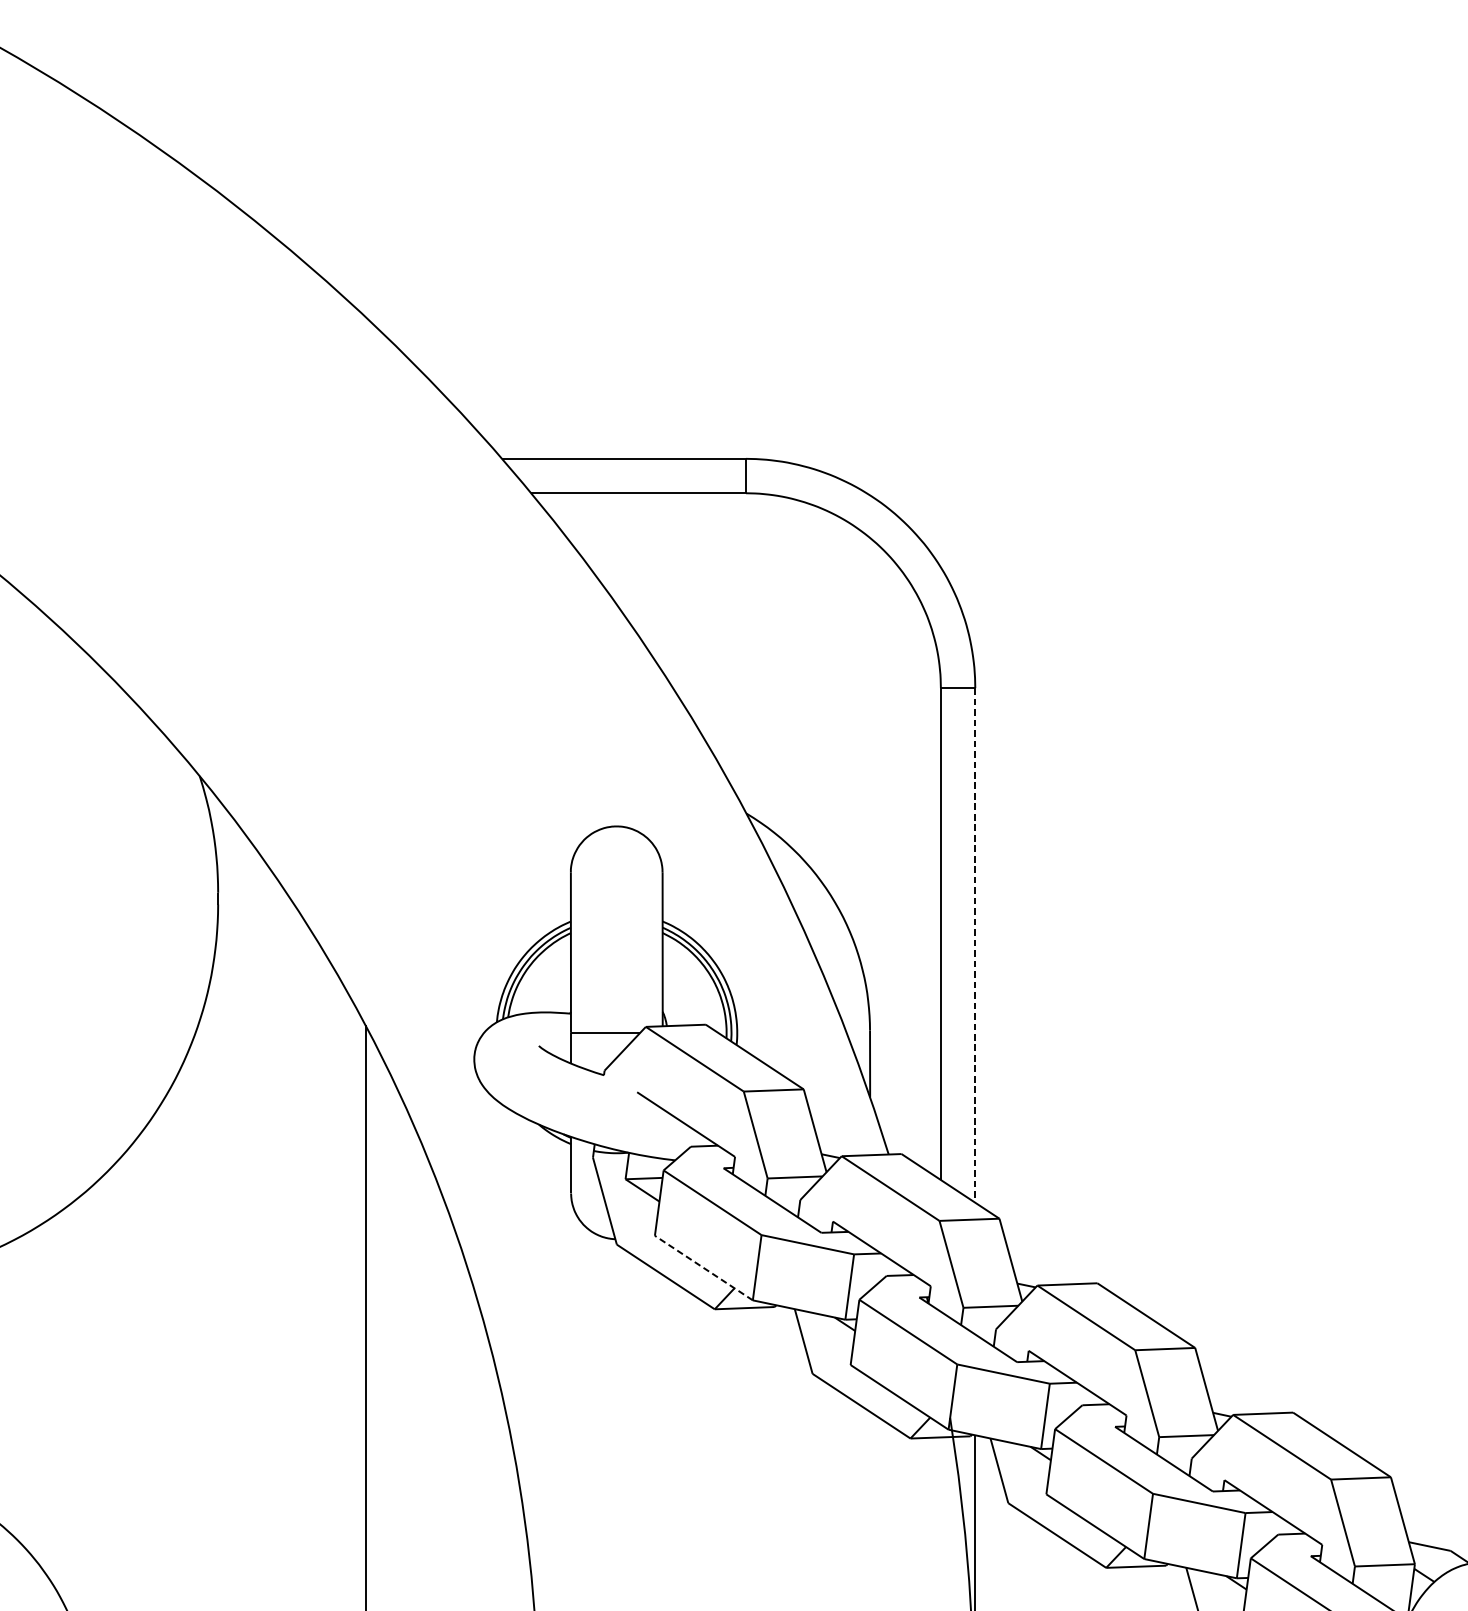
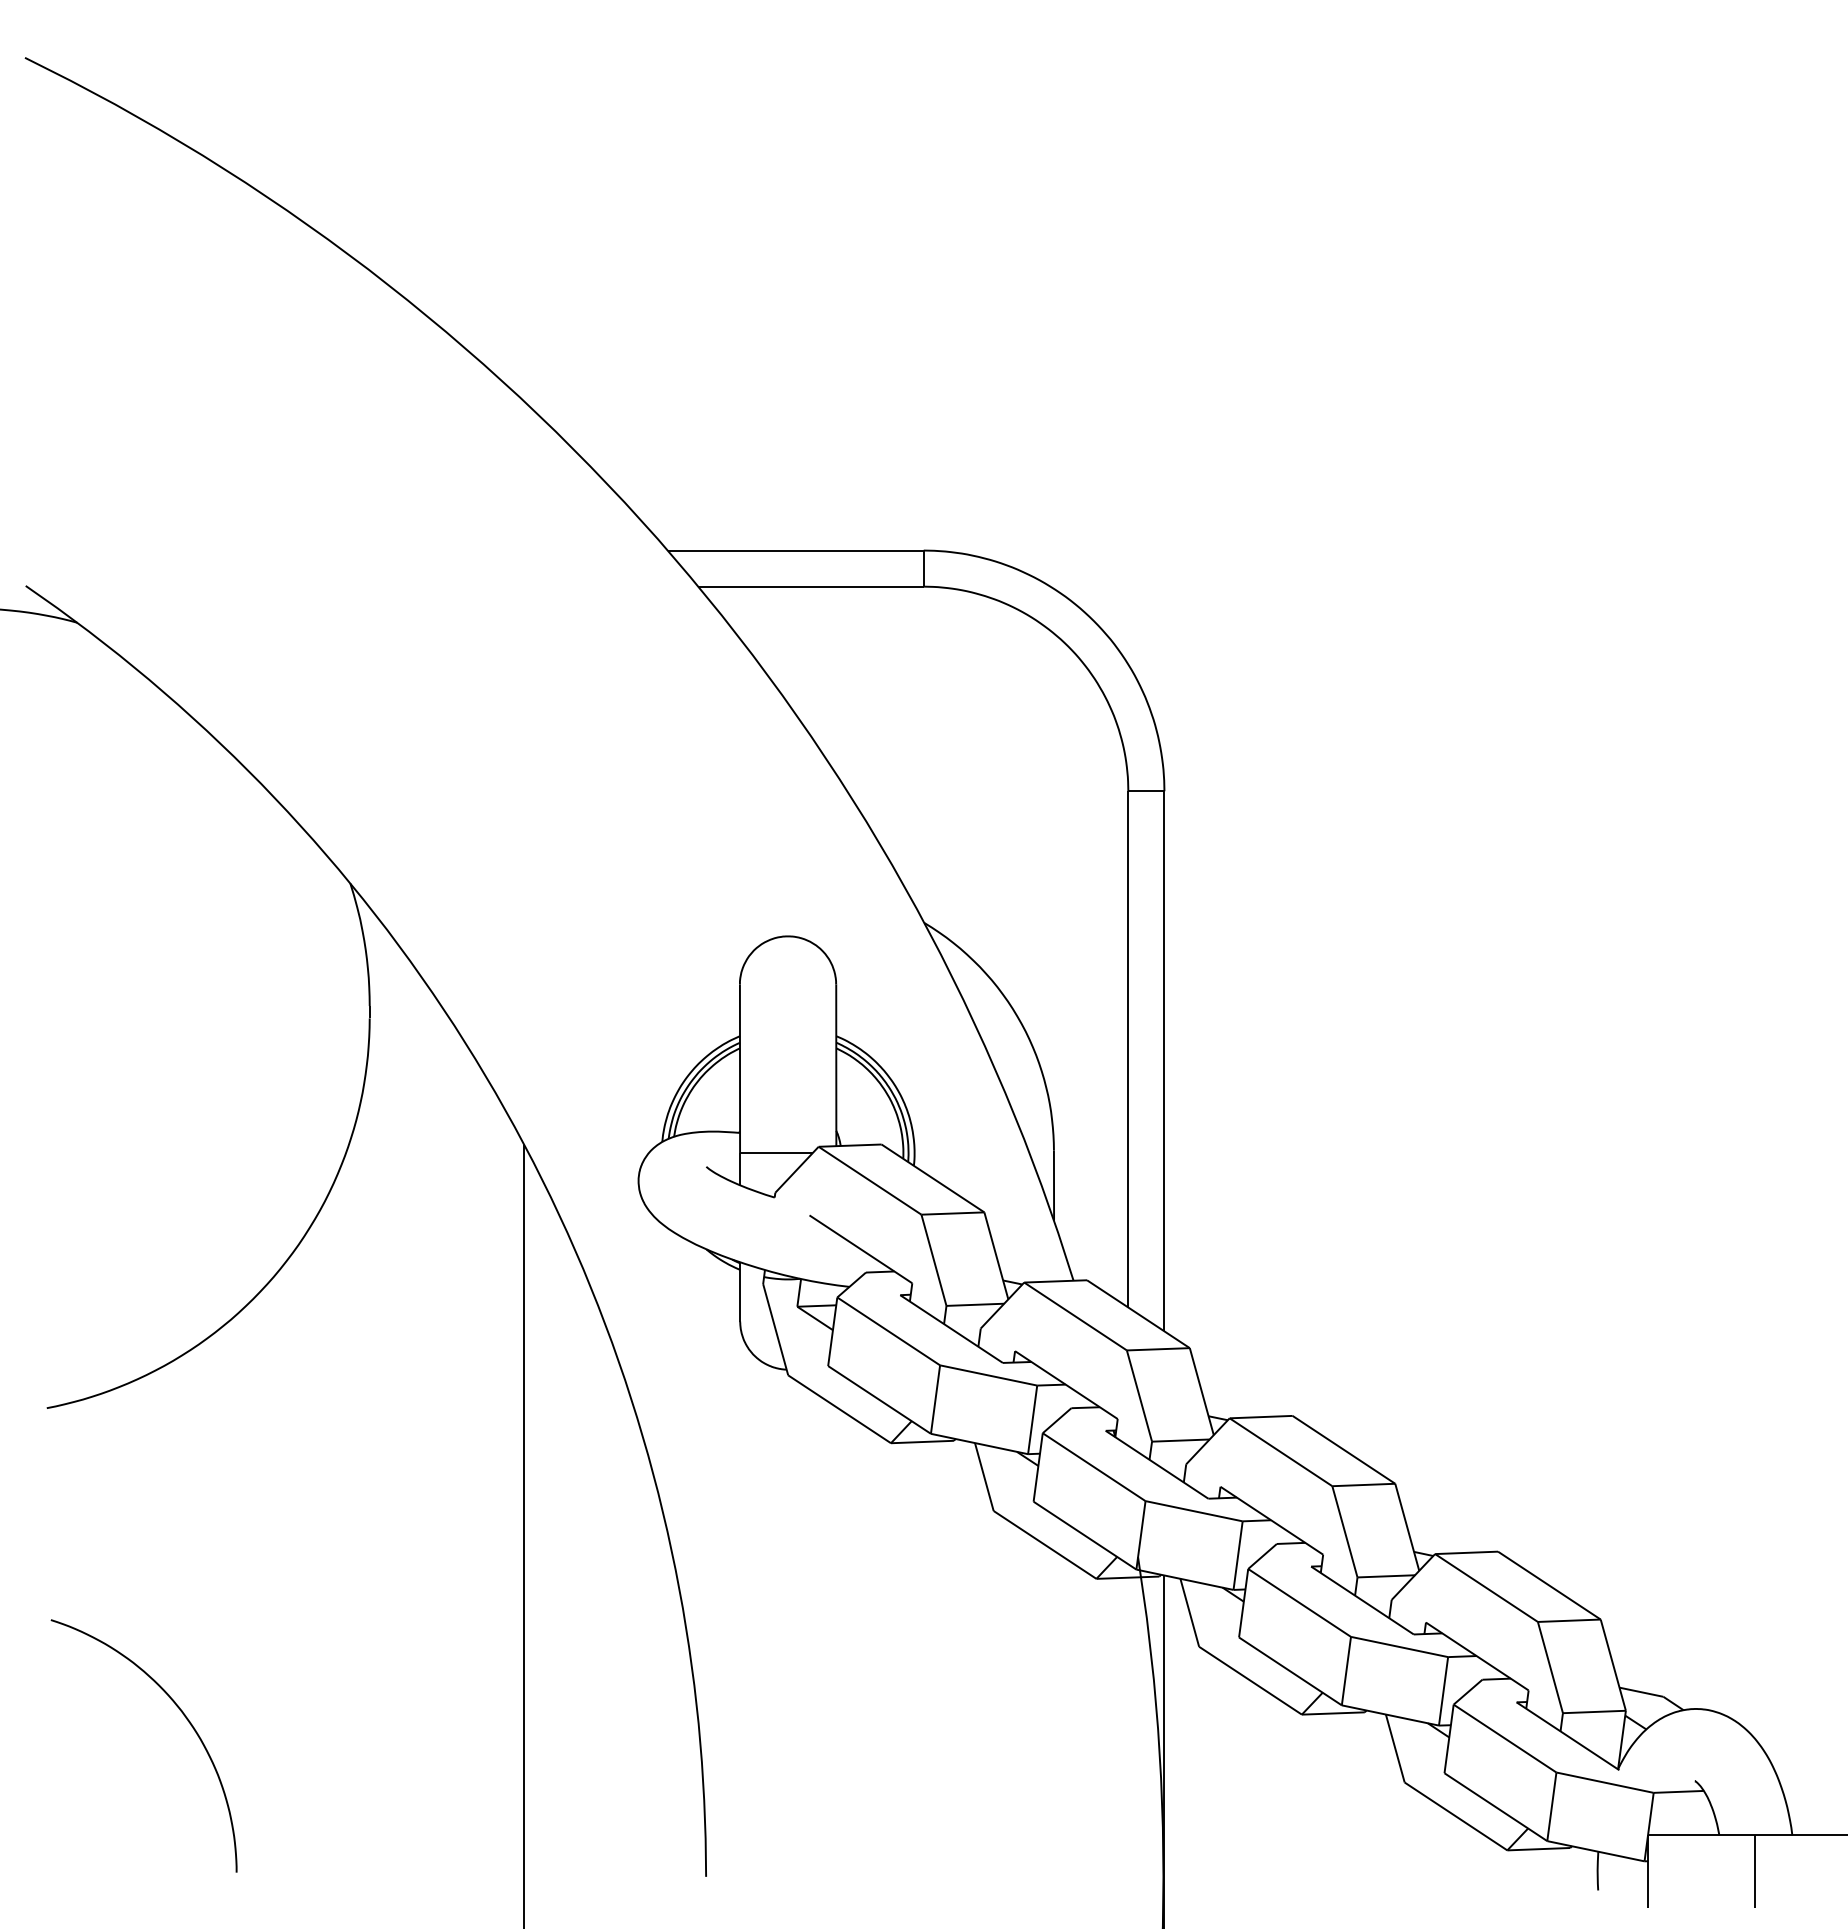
line: (975, 945) -> (1164, 1061), dashed -> solid
line: (703, 1267) -> (879, 1399), dashed -> solid

